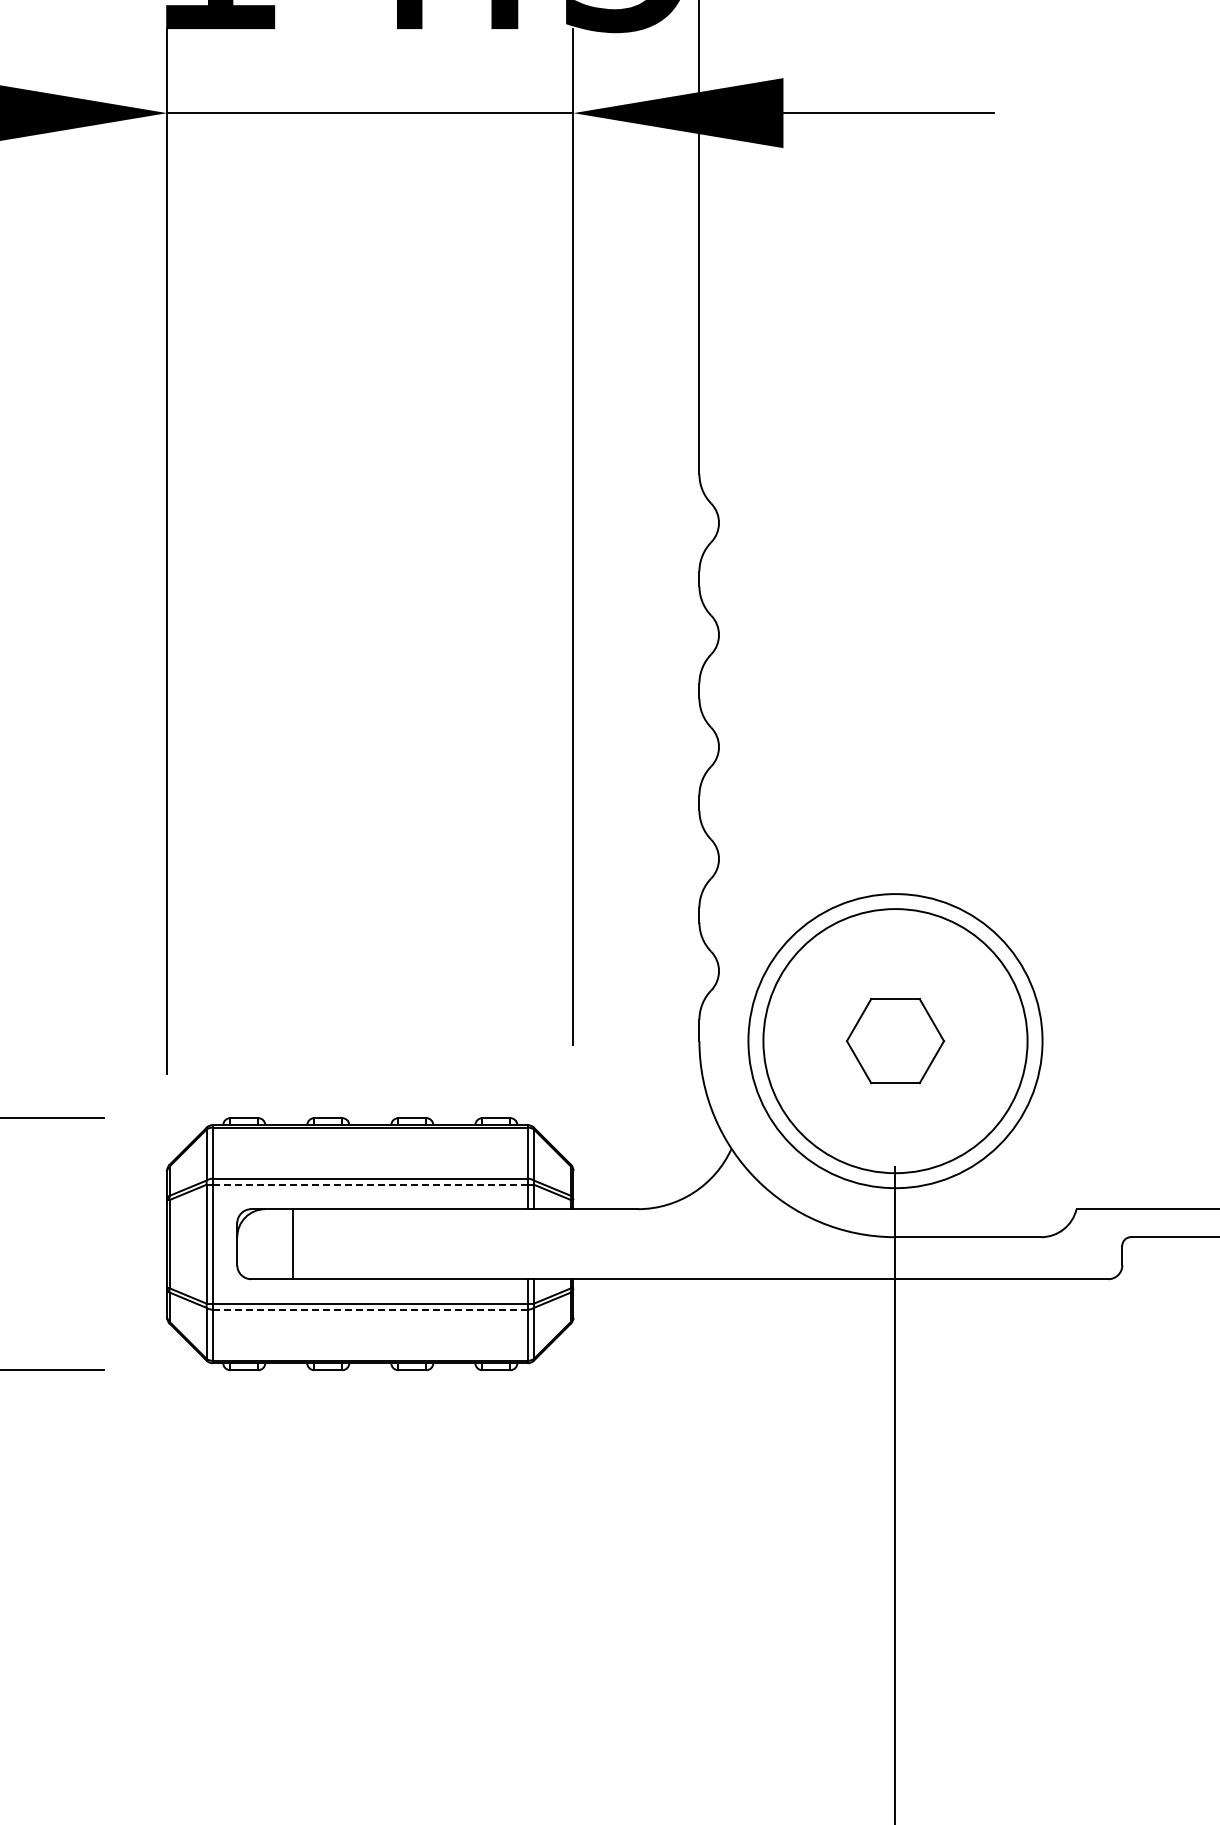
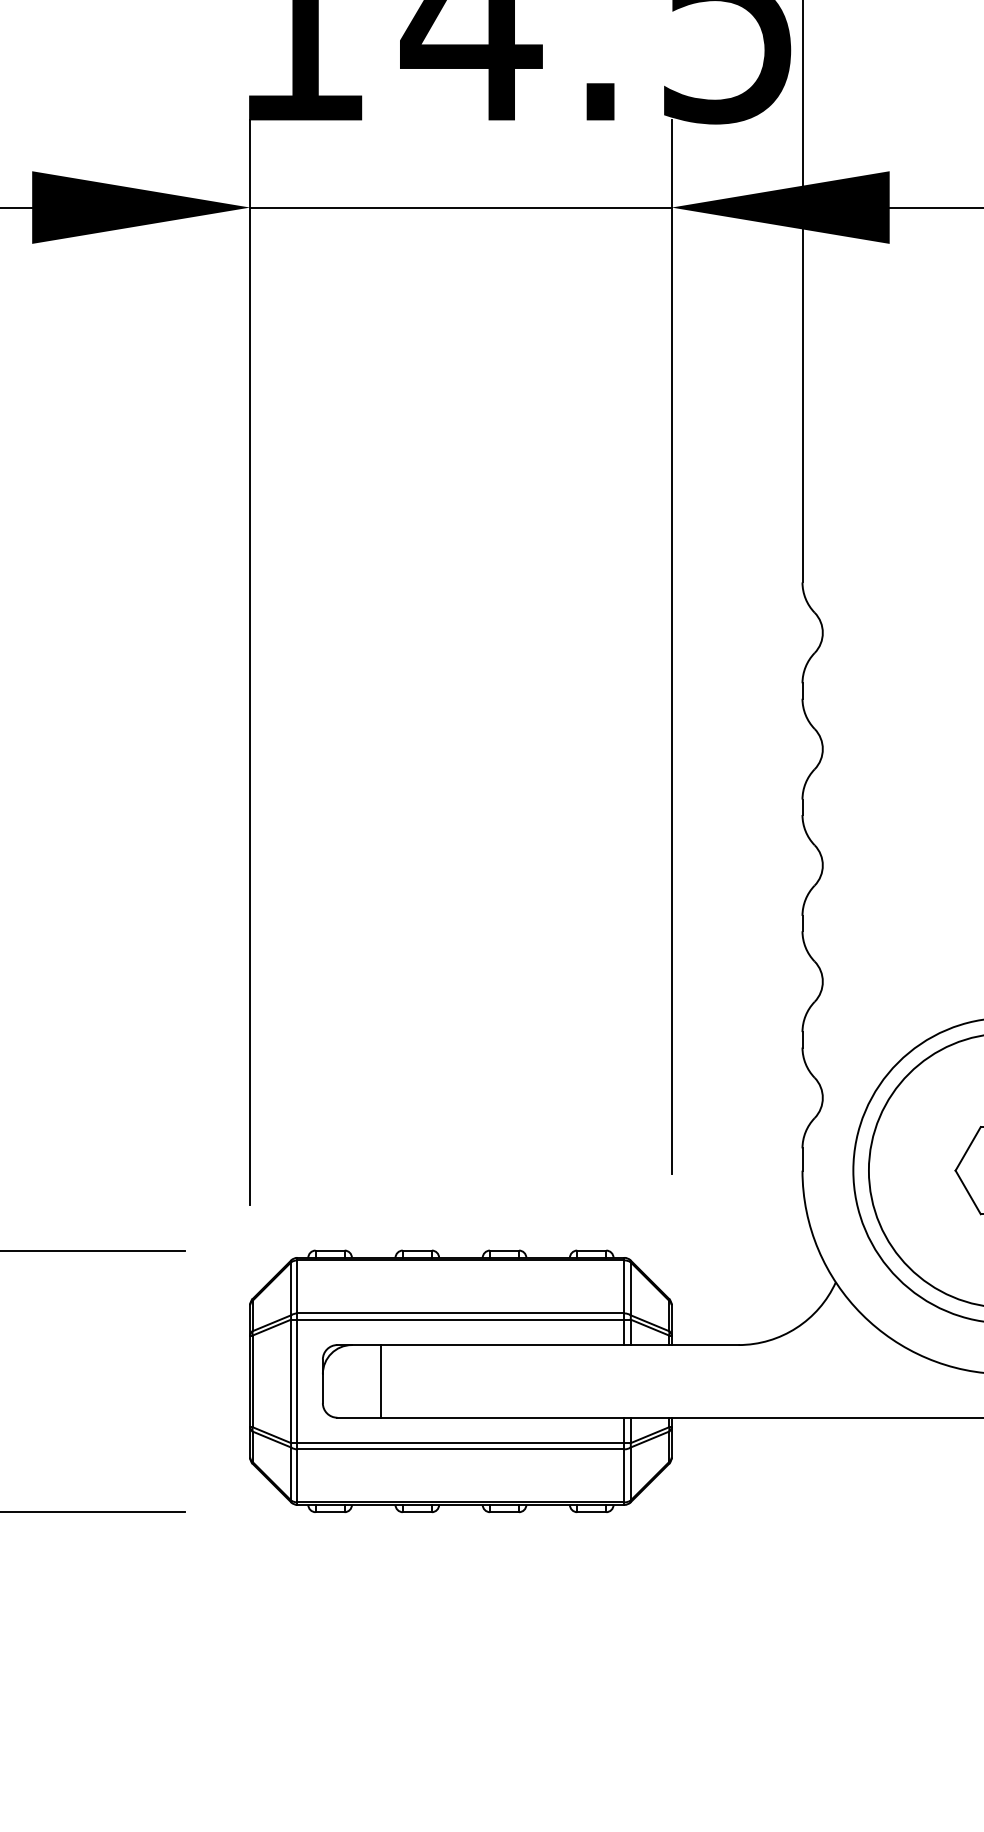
line: (370, 1184) -> (461, 1319), dashed -> solid
line: (370, 1309) -> (461, 1449), dashed -> solid

